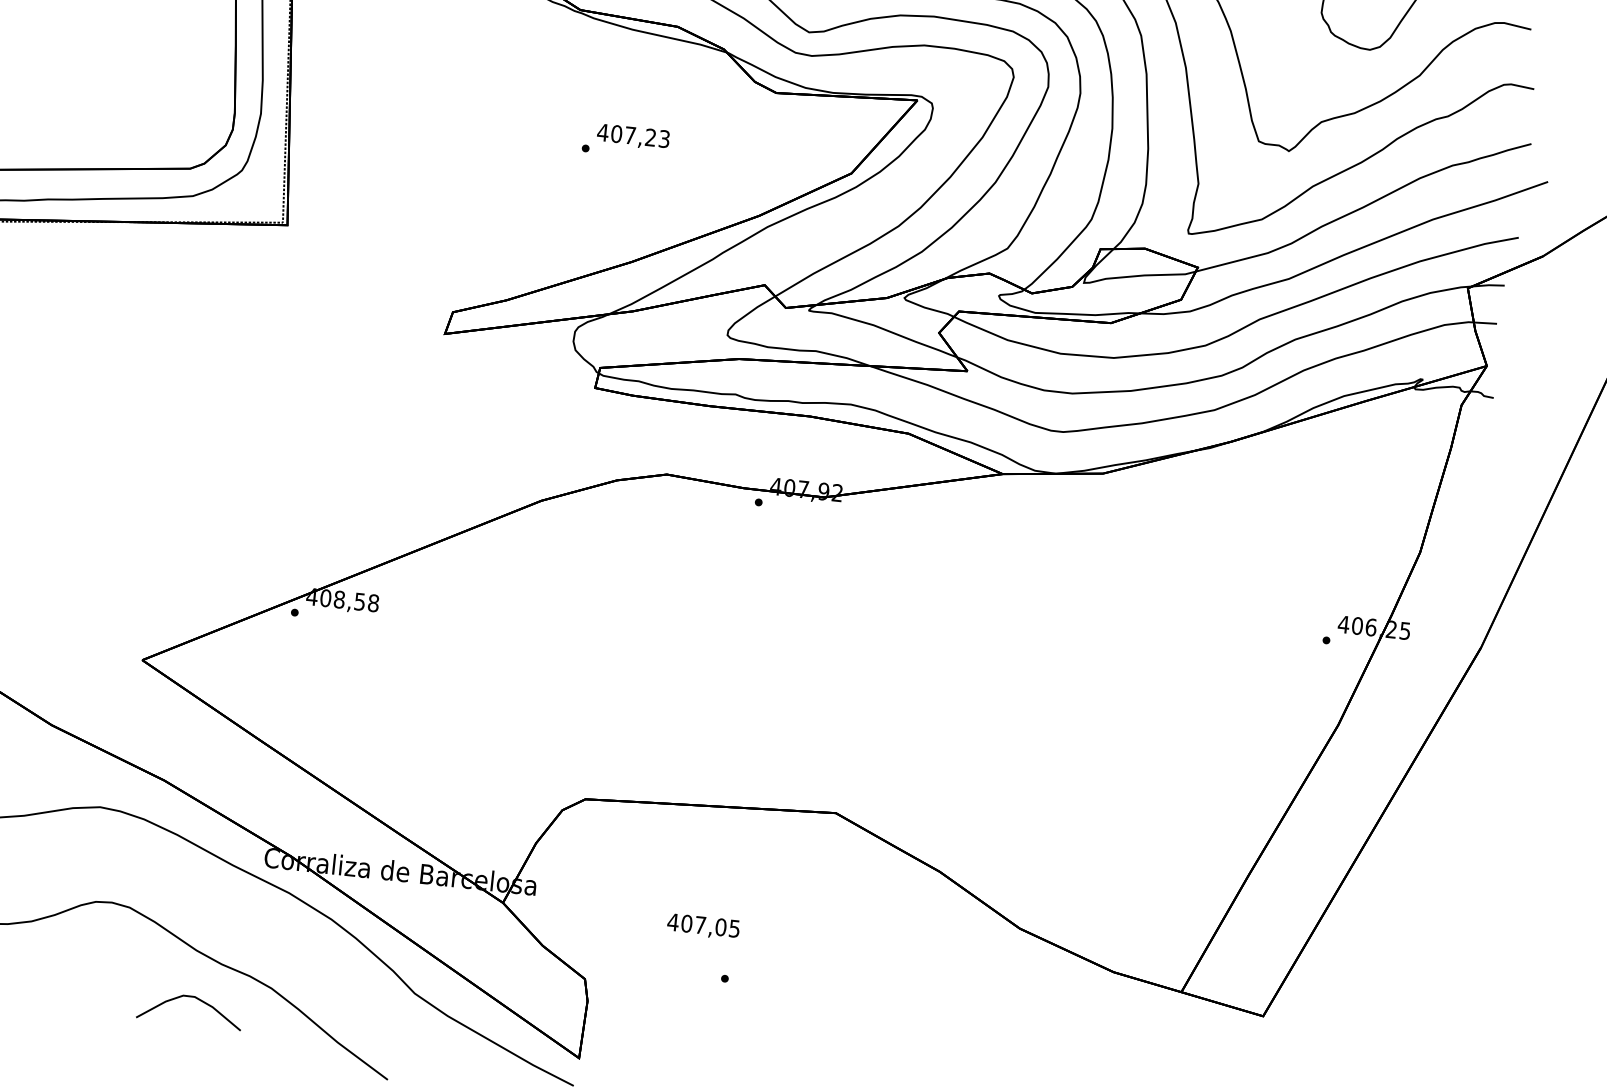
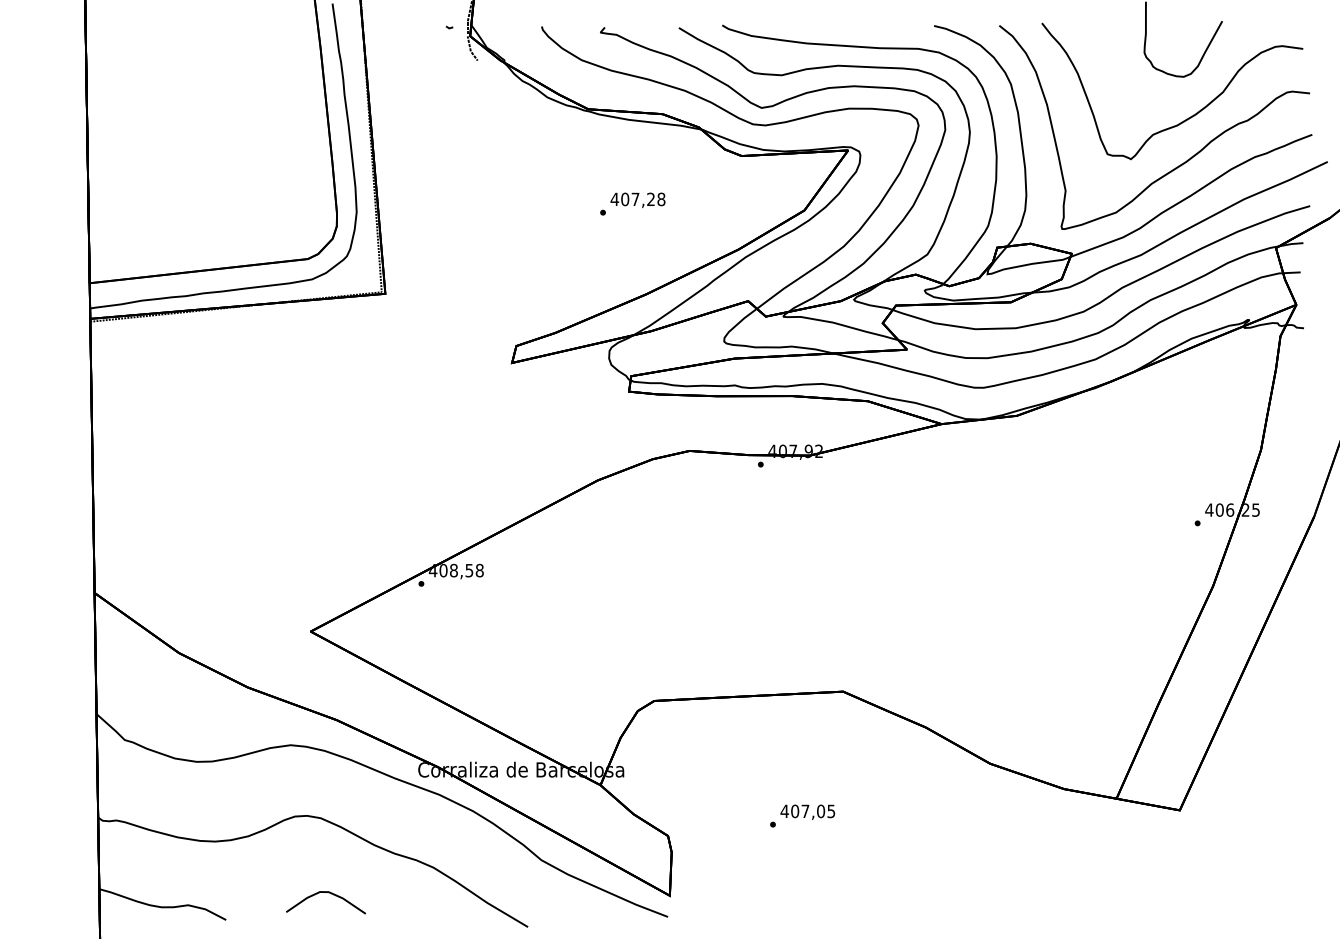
text: (664, 139) -> (661, 199), 407,23 -> 407,28
text: (703, 925) -> (807, 811), moved
curve: (194, 998) -> (328, 893), moved

